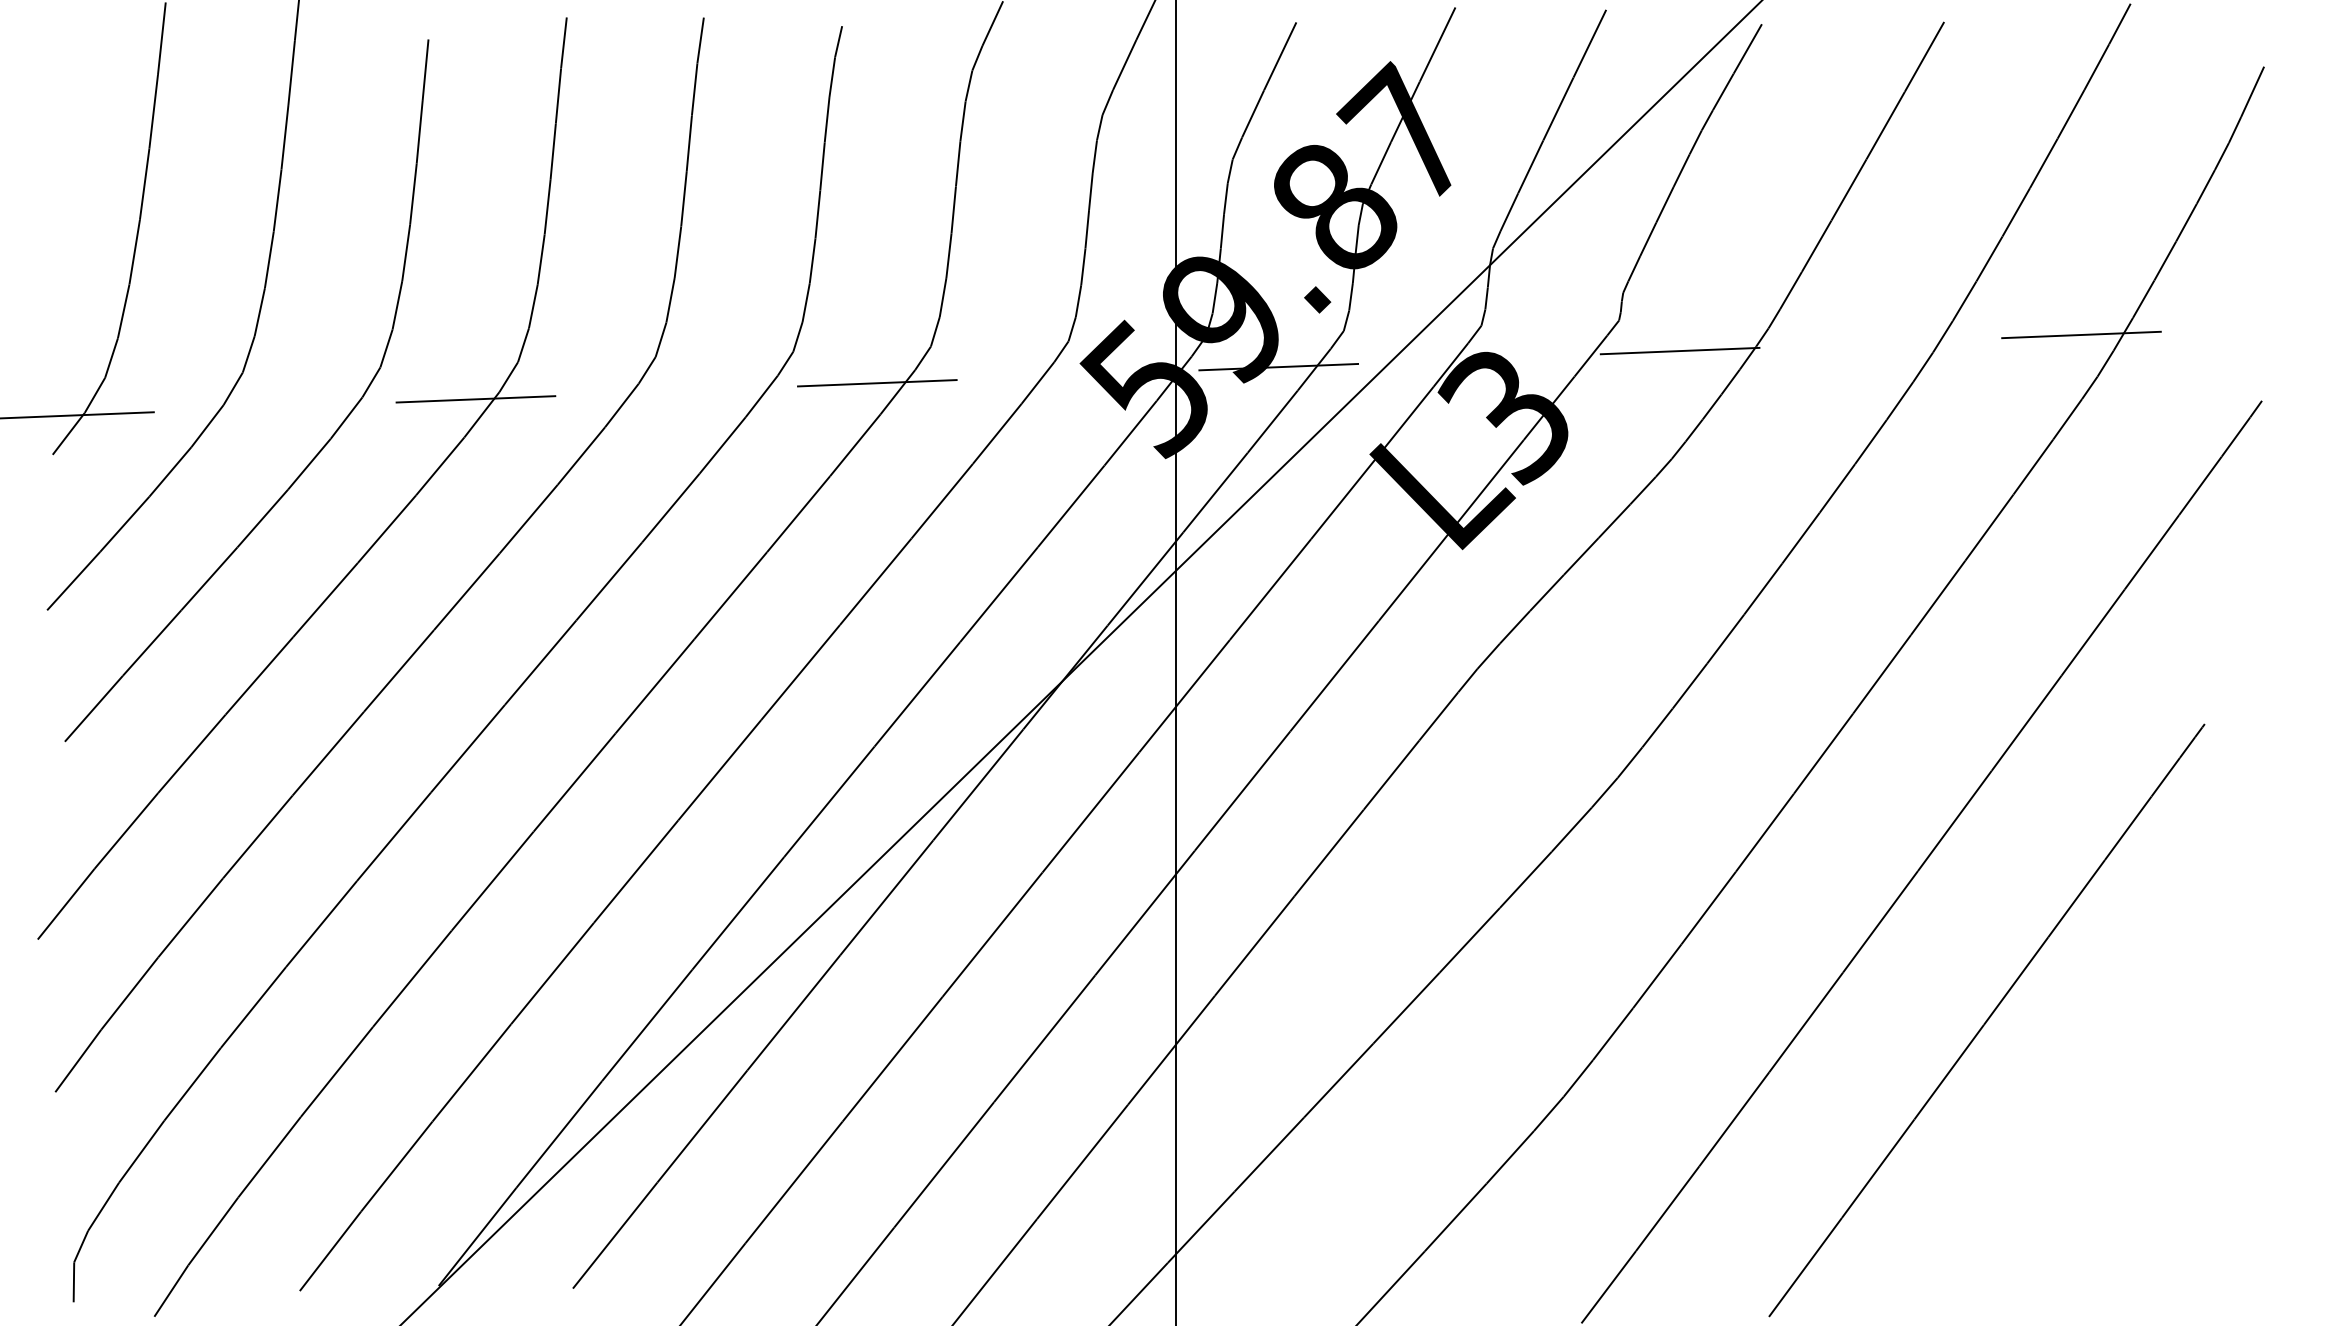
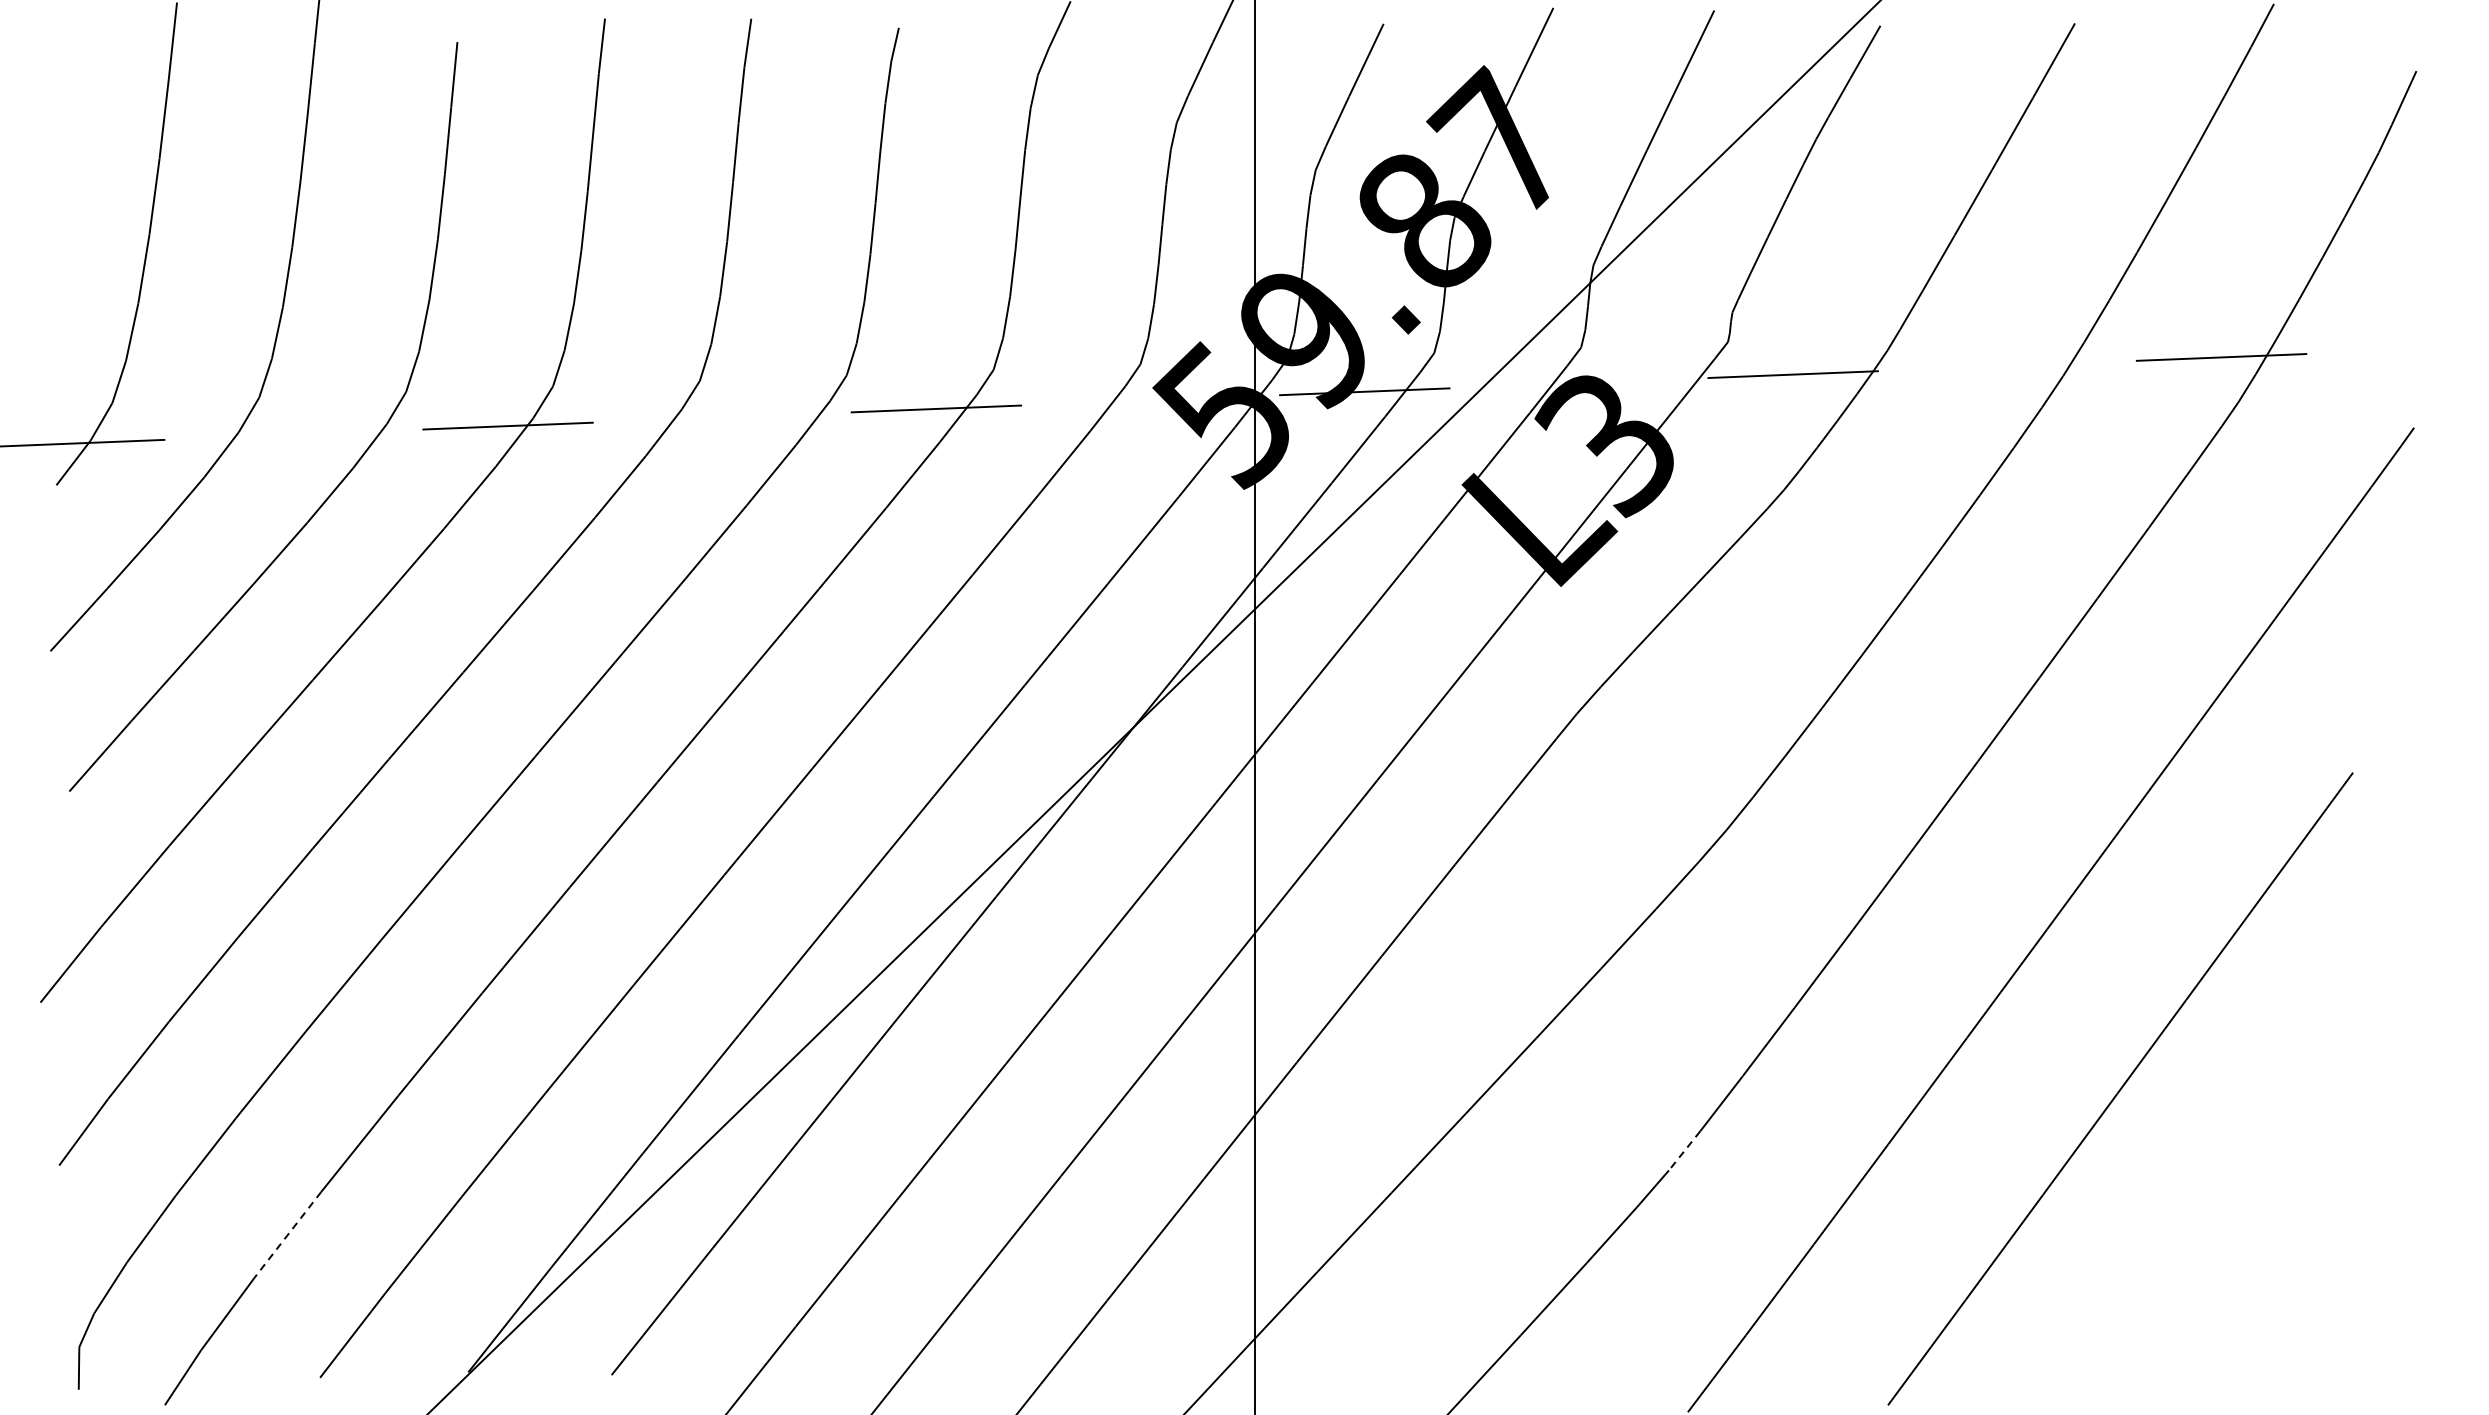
line: (1578, 1078) -> (1684, 1150), solid -> dashed
line: (269, 1157) -> (287, 1235), solid -> dashed

